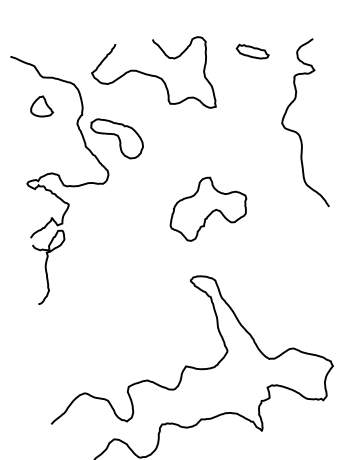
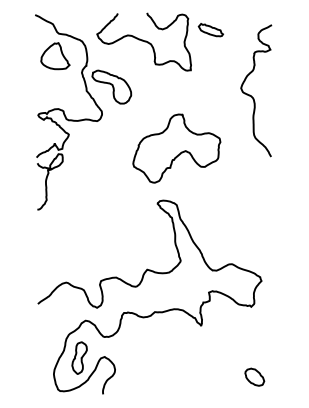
part: (252, 52) -> (210, 30), moved
part: (41, 106) -> (55, 56), size x1.67
part: (207, 208) -> (176, 148), size x1.43

